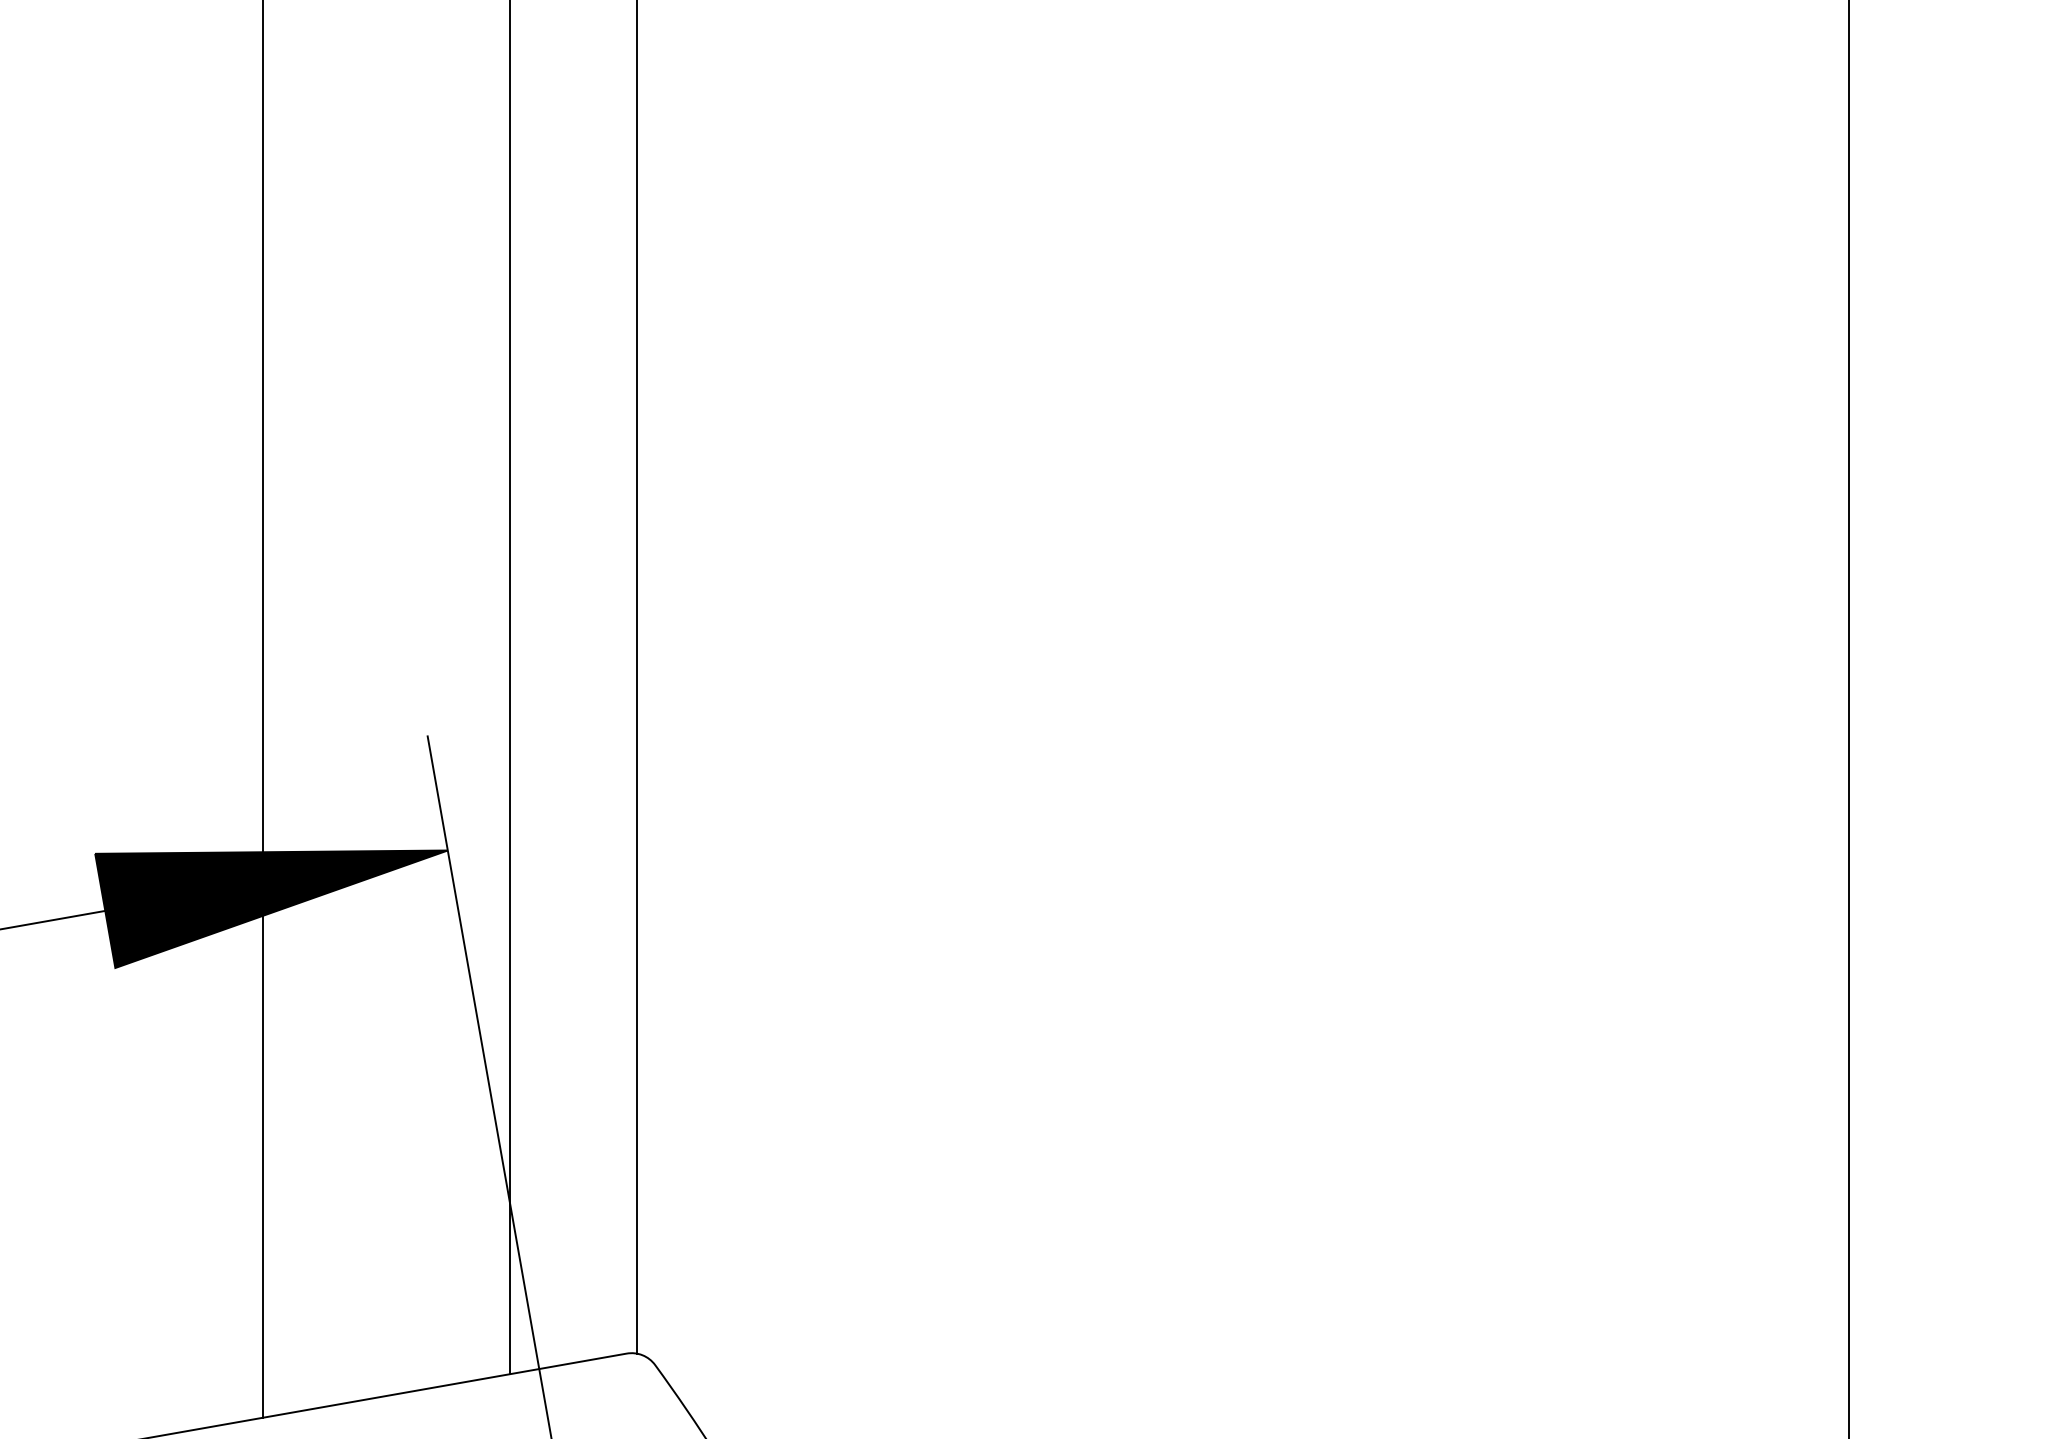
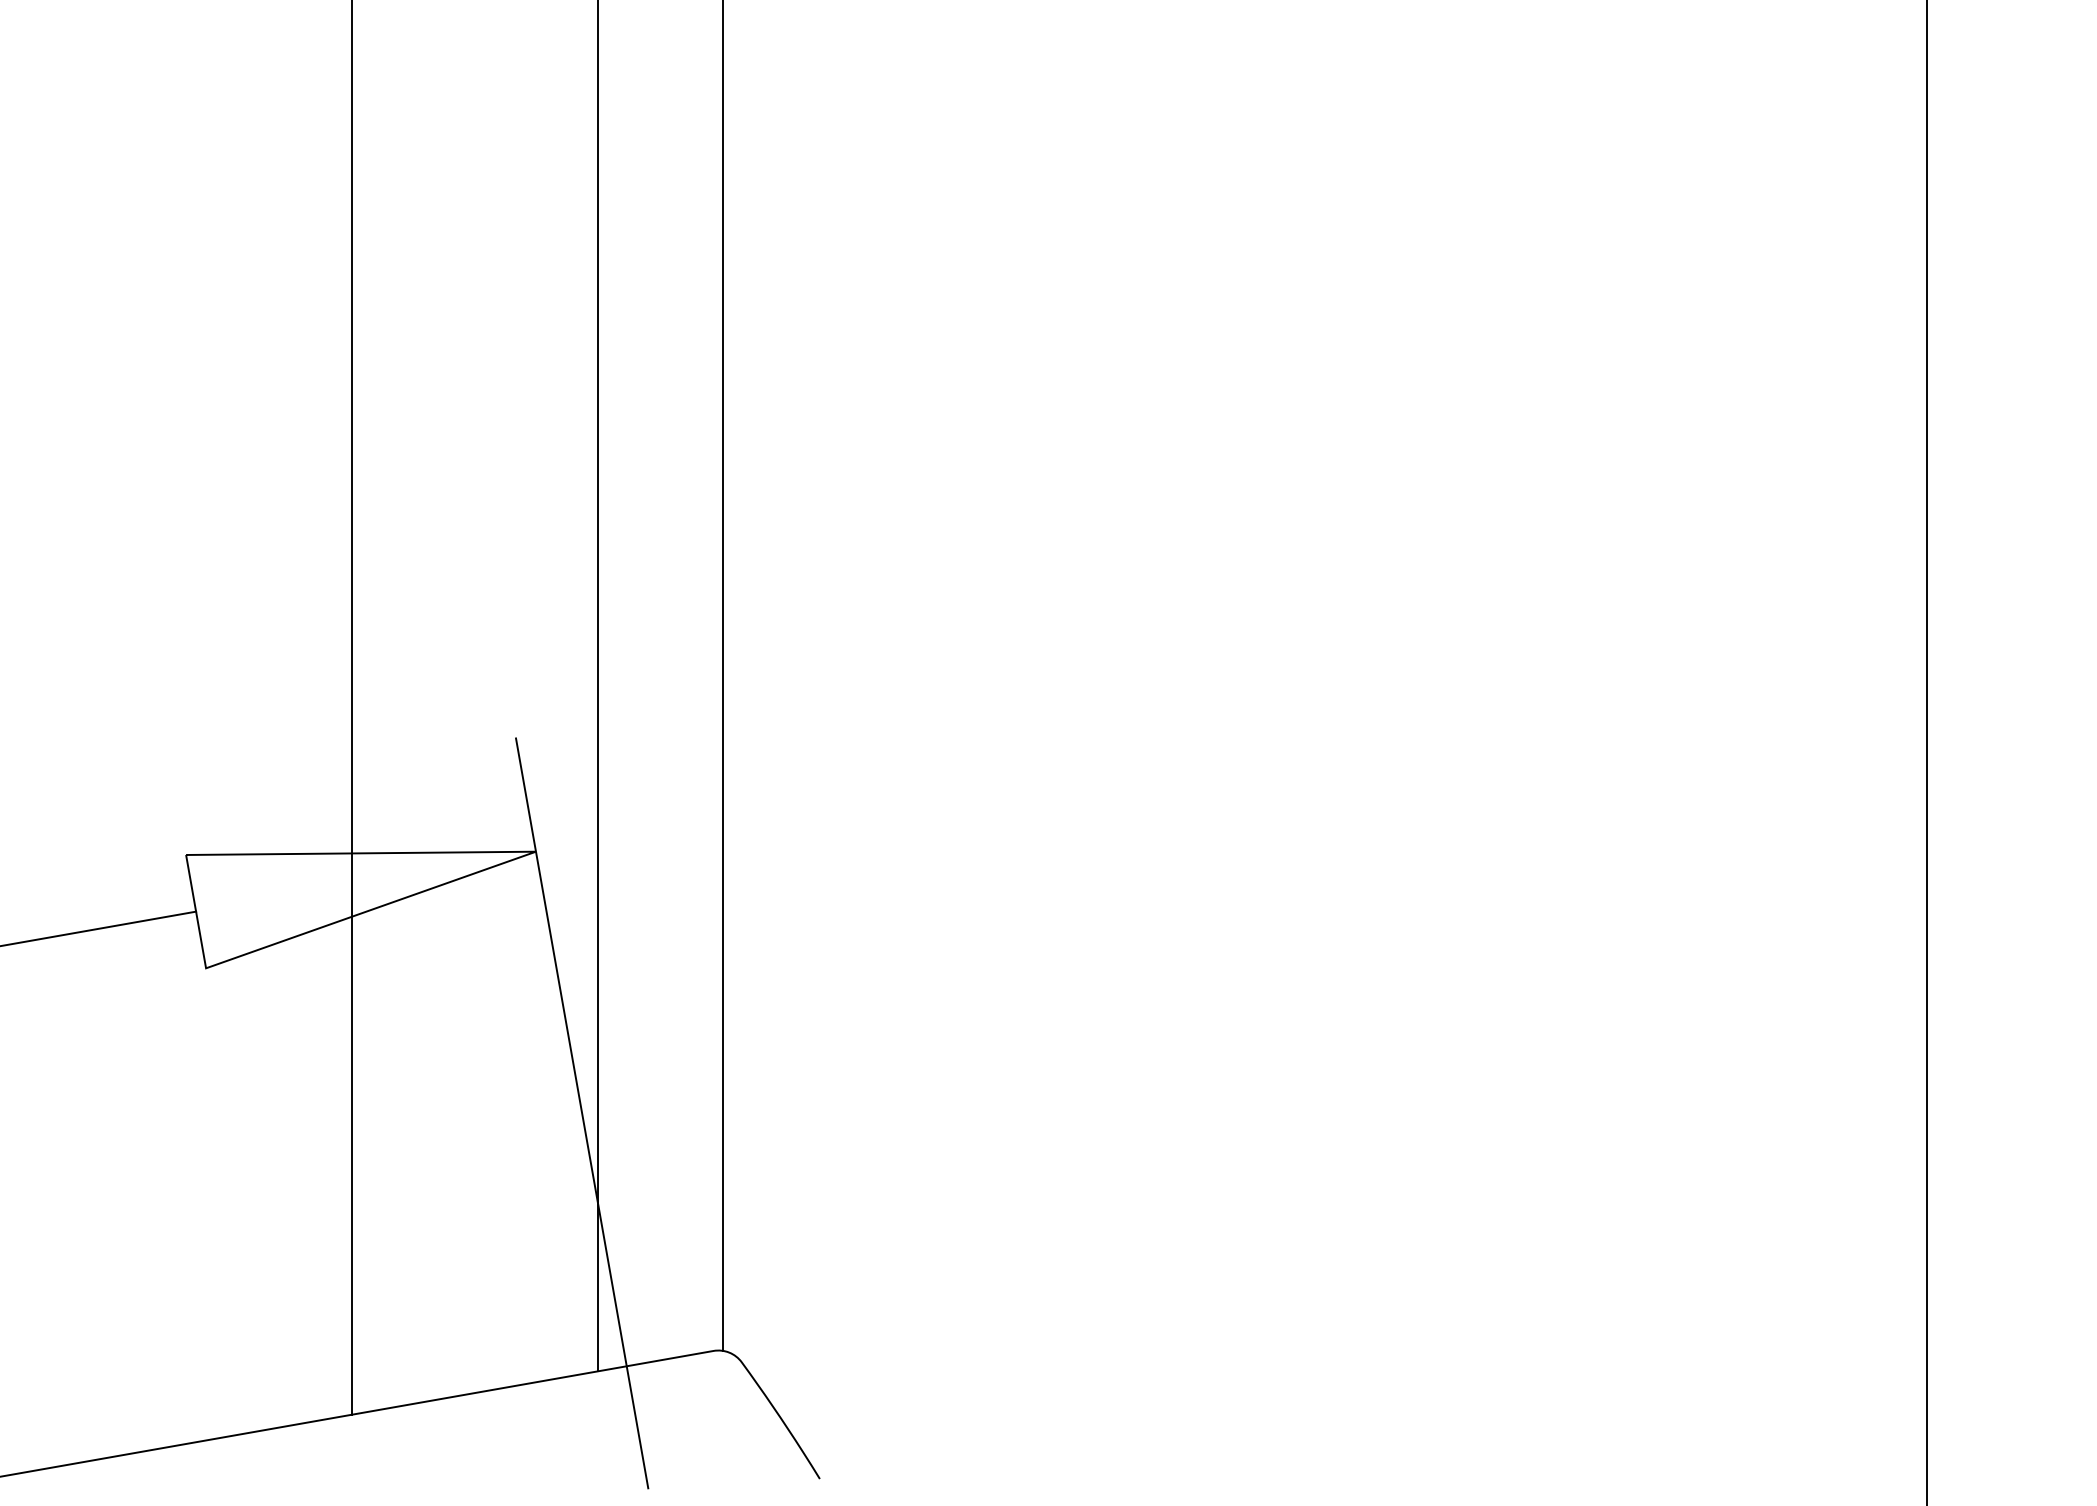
fill: (270, 908) -> (360, 909), removed

